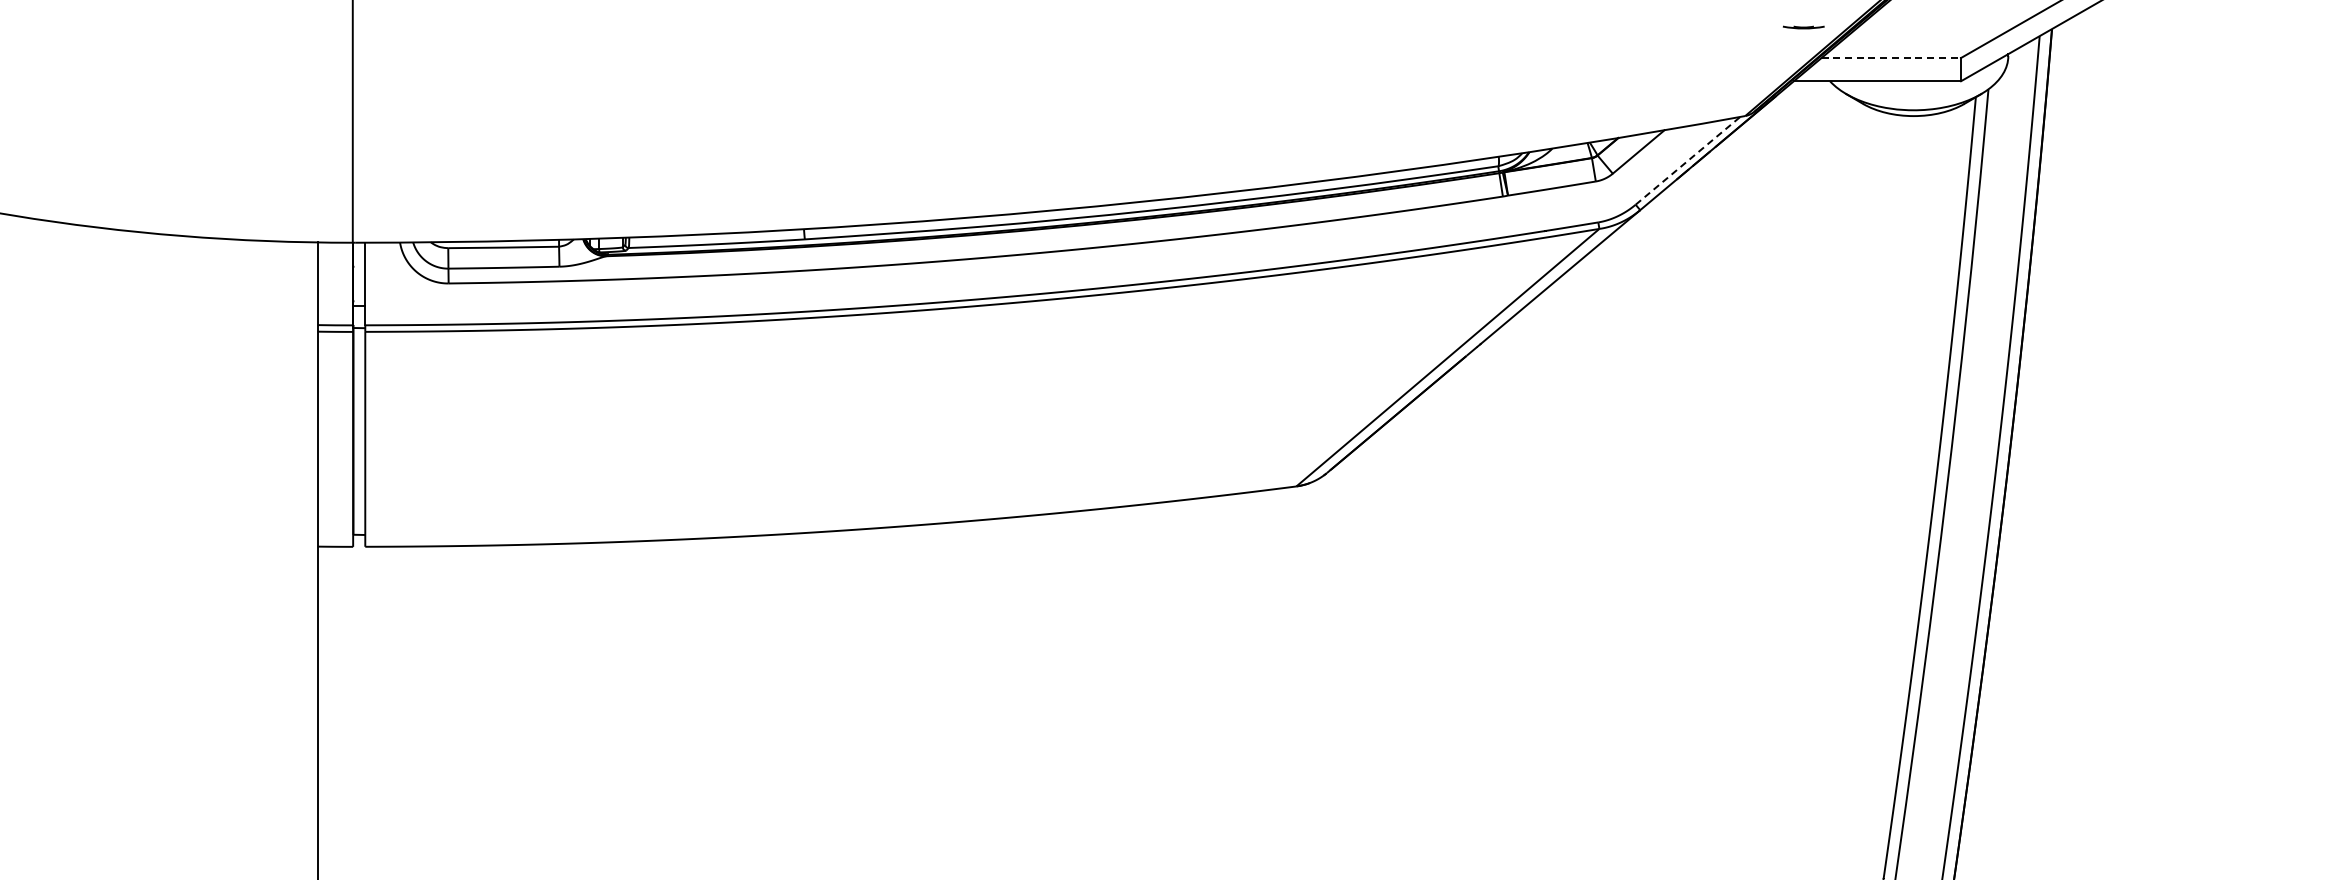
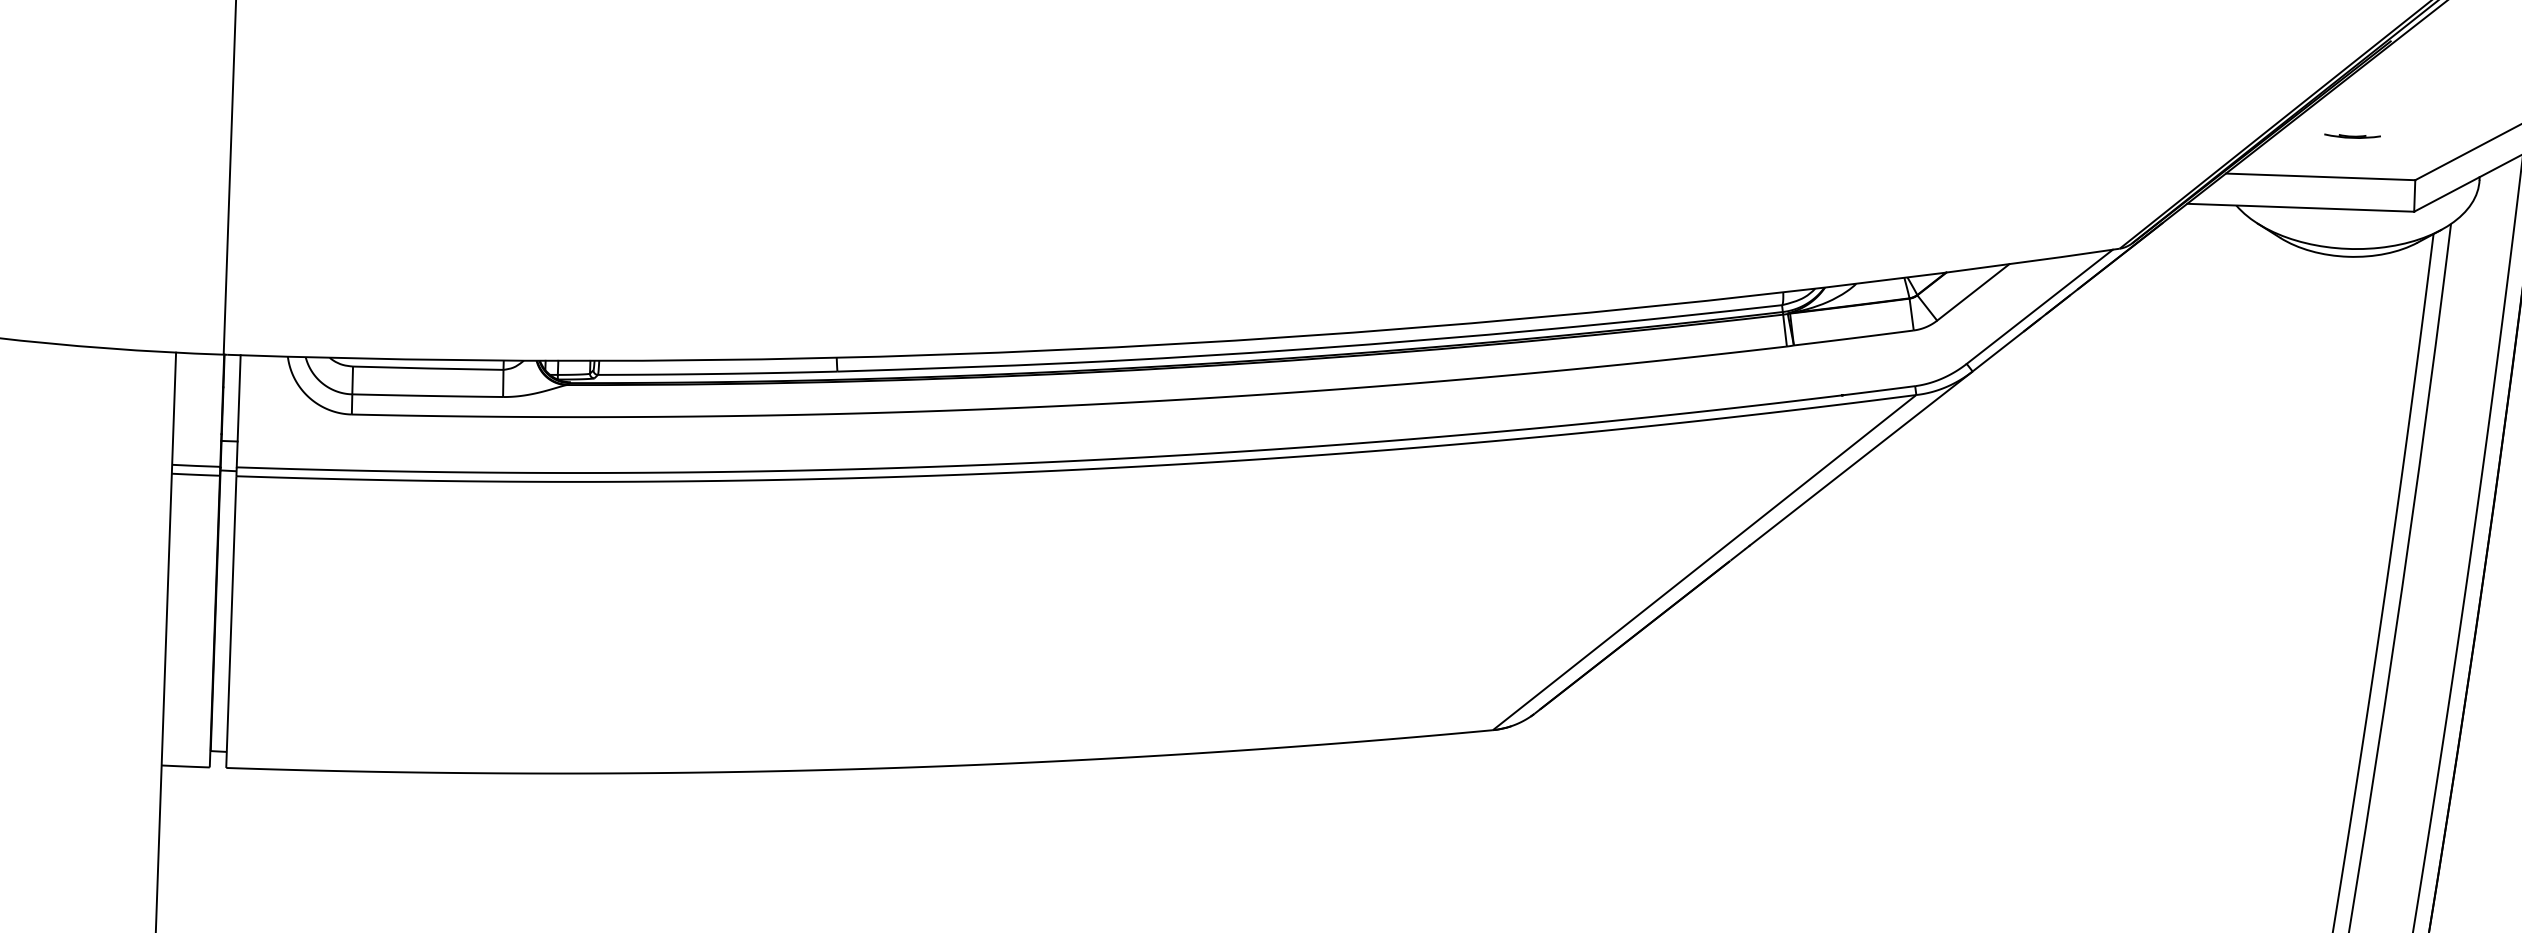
line: (1803, 27) -> (2352, 136), moved
line: (1891, 58) -> (2320, 177), dashed -> solid
line: (1688, 160) -> (2040, 306), dashed -> solid

